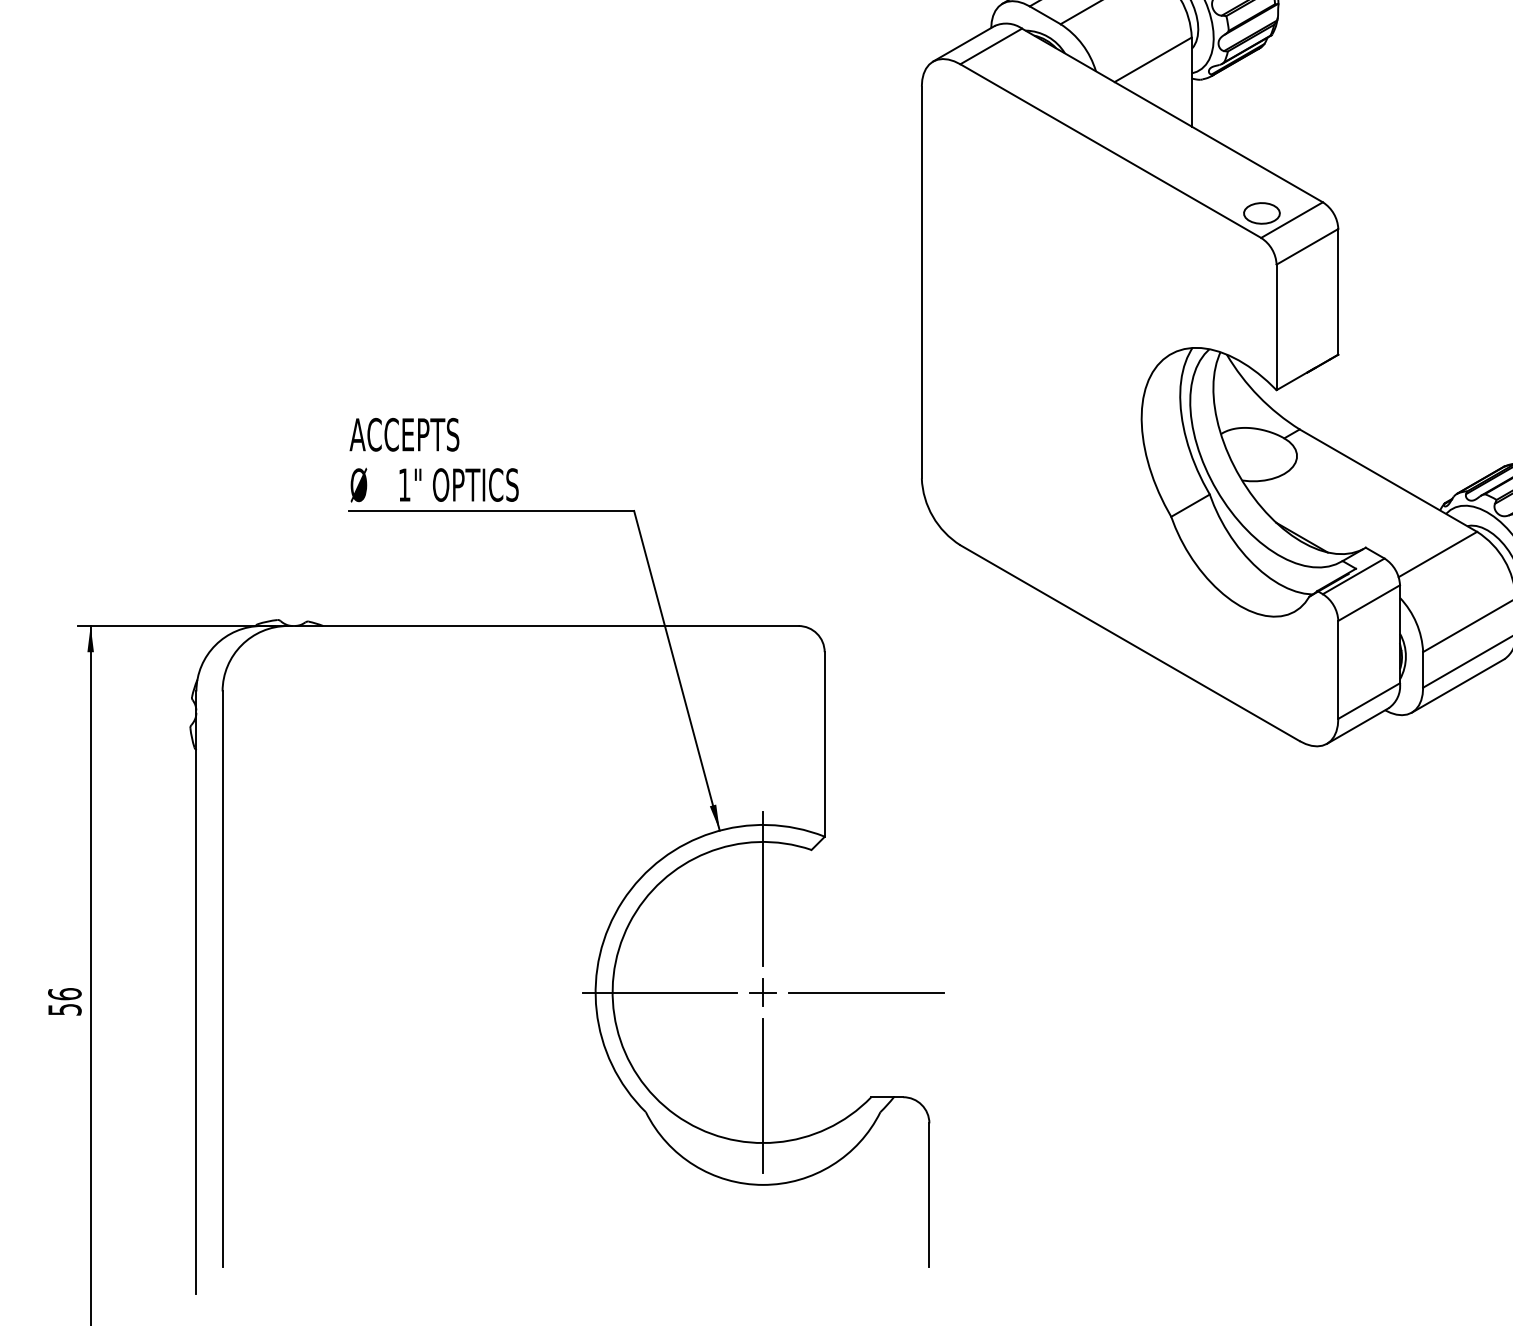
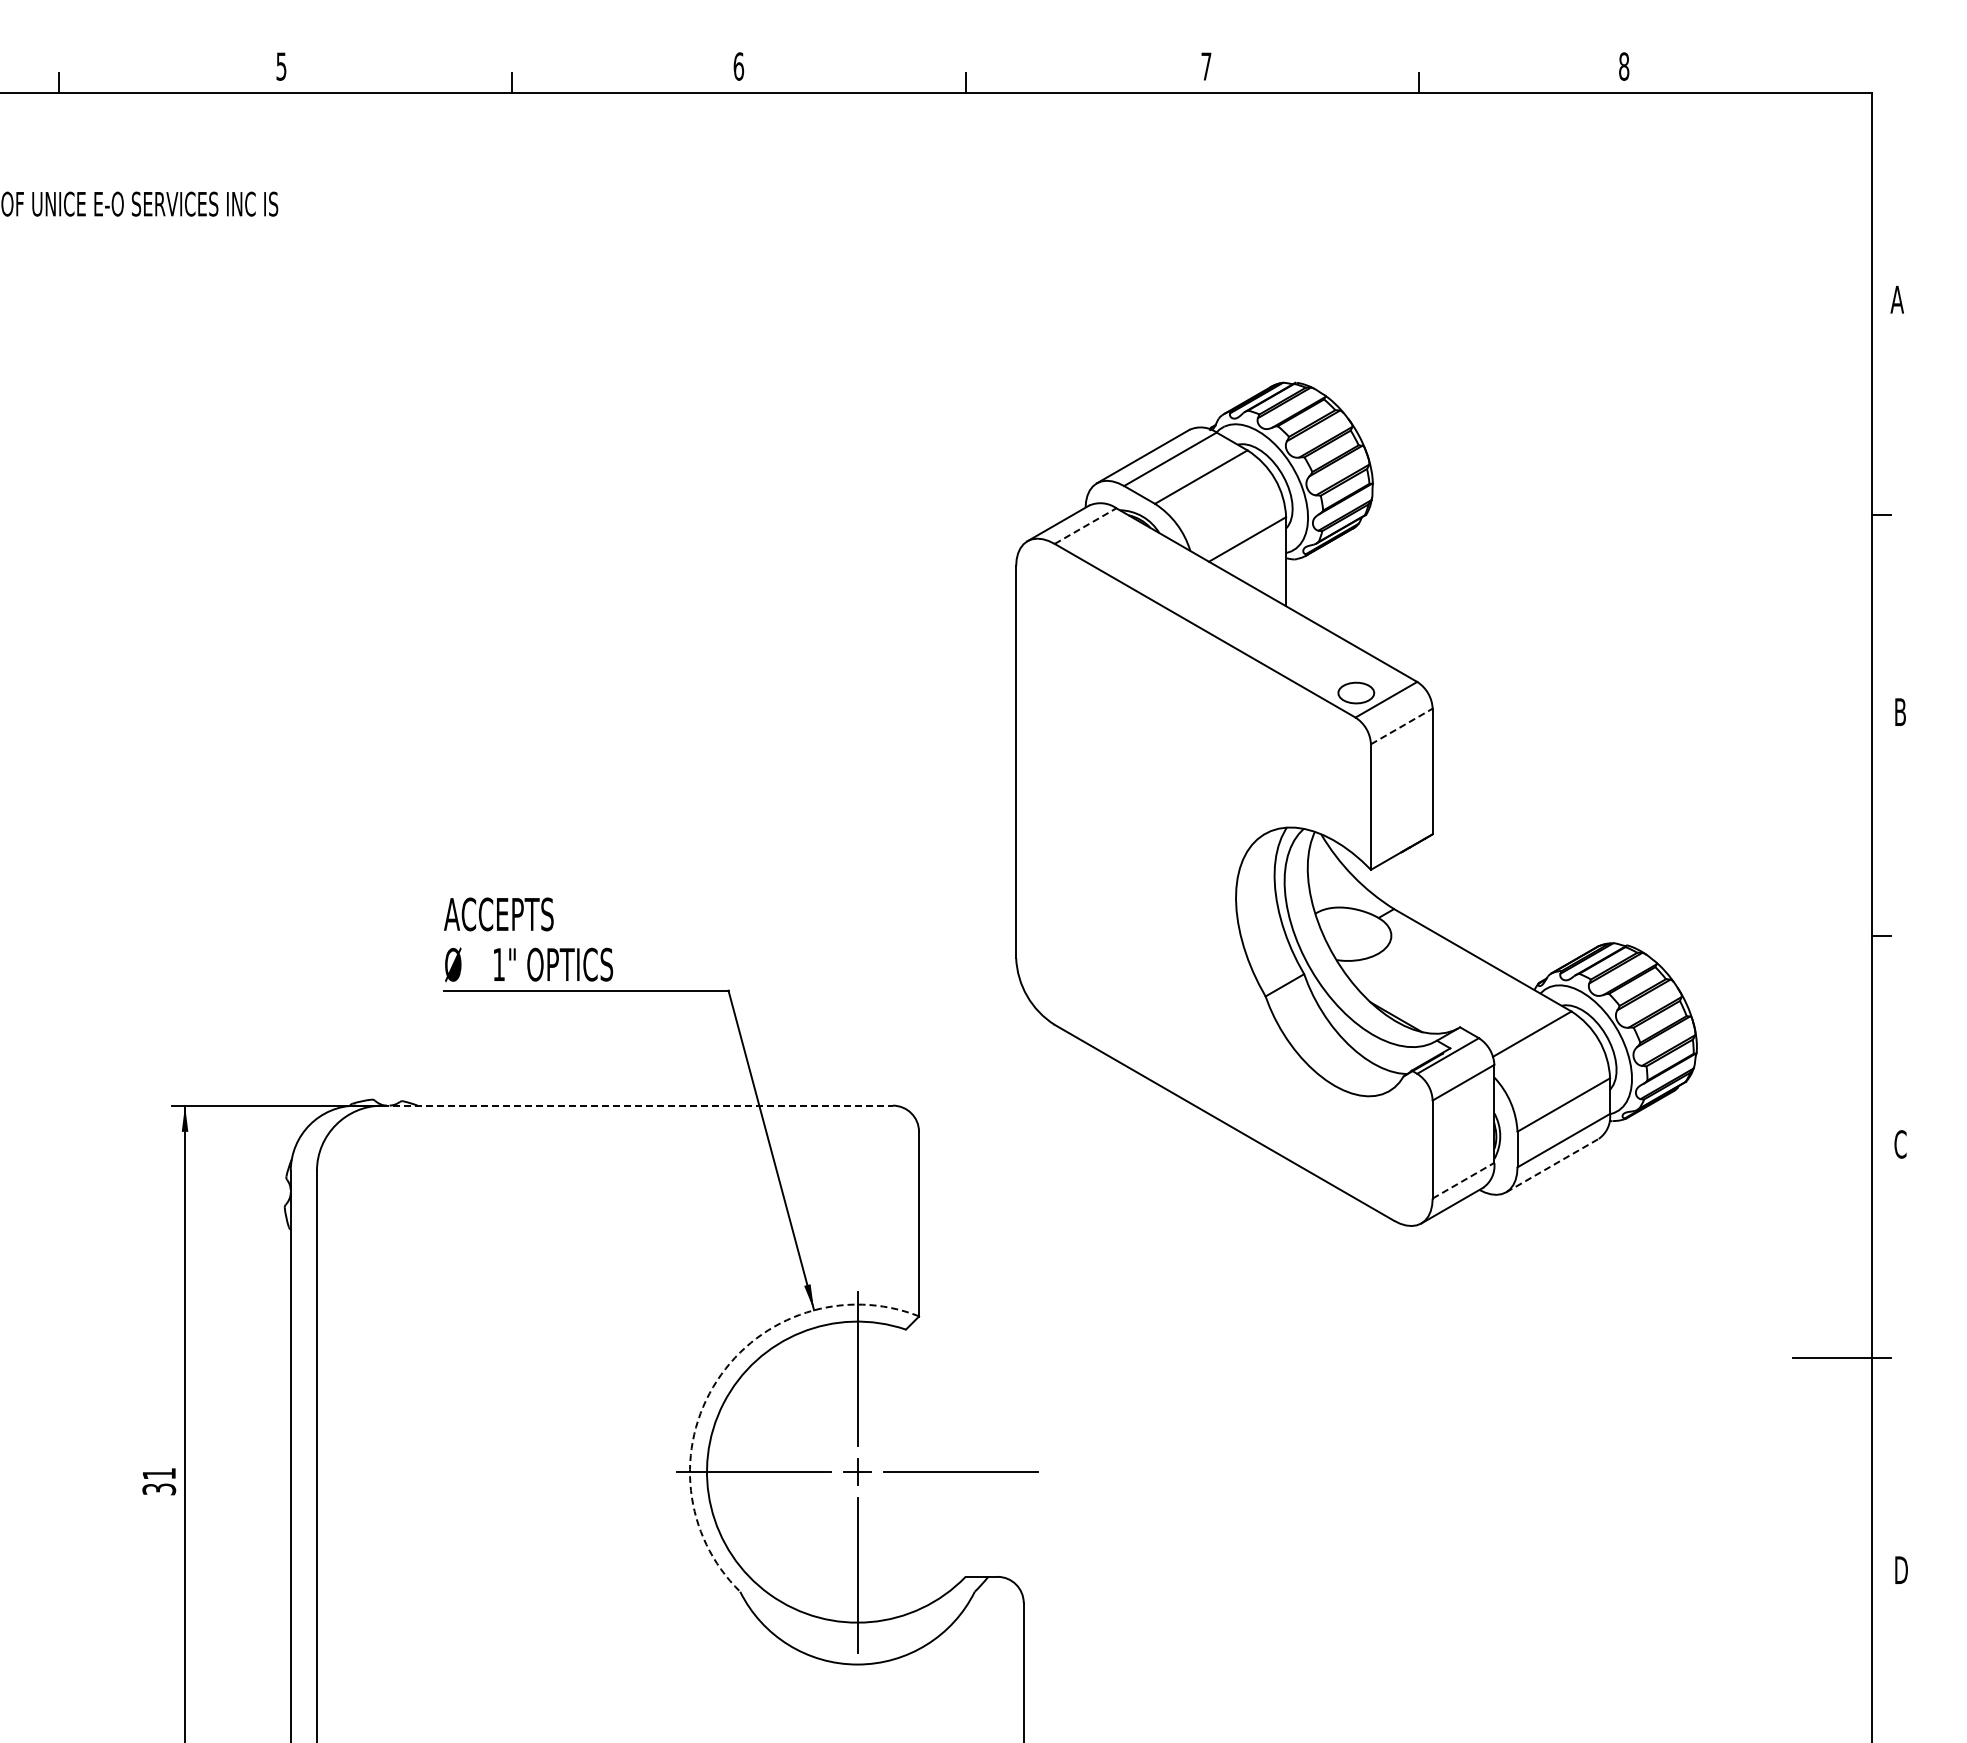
line: (991, 46) -> (1085, 526), solid -> dashed
line: (1307, 246) -> (1401, 726), solid -> dashed
line: (544, 625) -> (638, 1105), solid -> dashed
line: (1458, 685) -> (1552, 1165), solid -> dashed
line: (1369, 700) -> (1463, 1180), solid -> dashed
arc: (622, 900) -> (716, 1380), solid -> dashed
text: (65, 1000) -> (159, 1480), 56 -> 31

